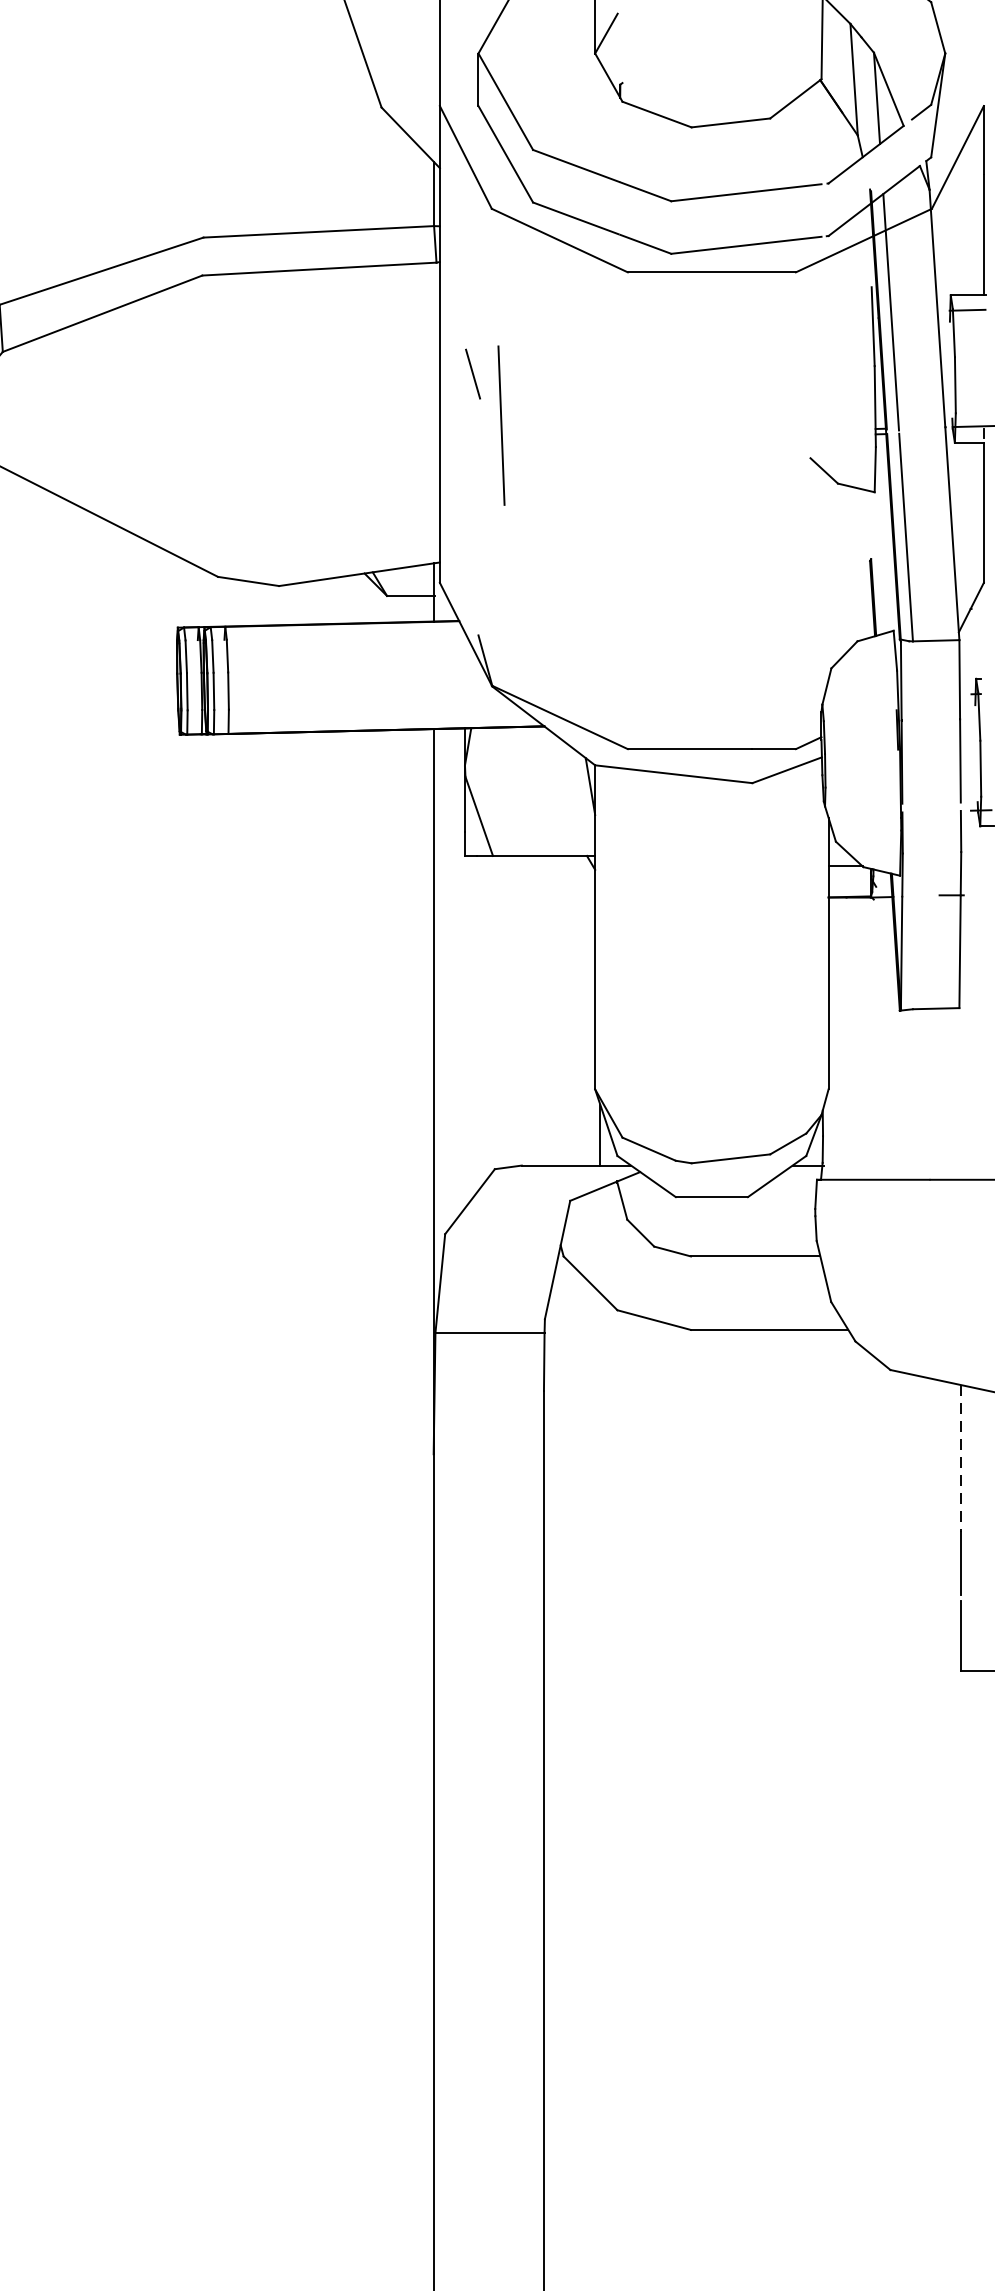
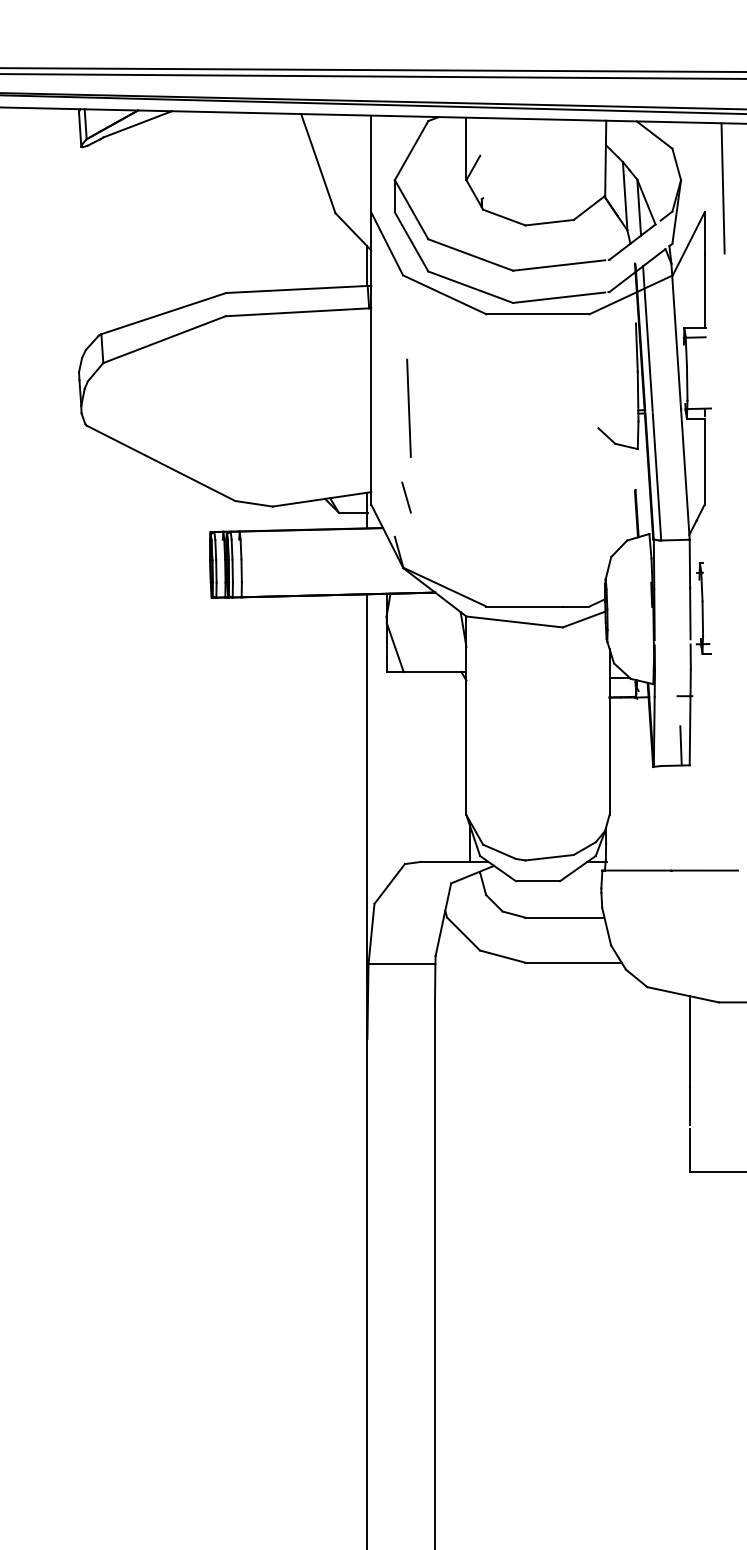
line: (472, 373) -> (406, 497), moved
line: (944, 975) -> (680, 745), added
line: (960, 1458) -> (690, 1041), dashed -> solid

